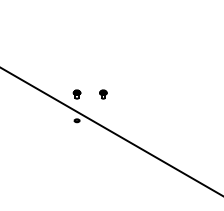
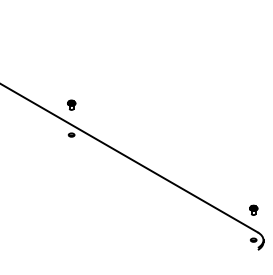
part: (103, 93) -> (101, 104), removed

